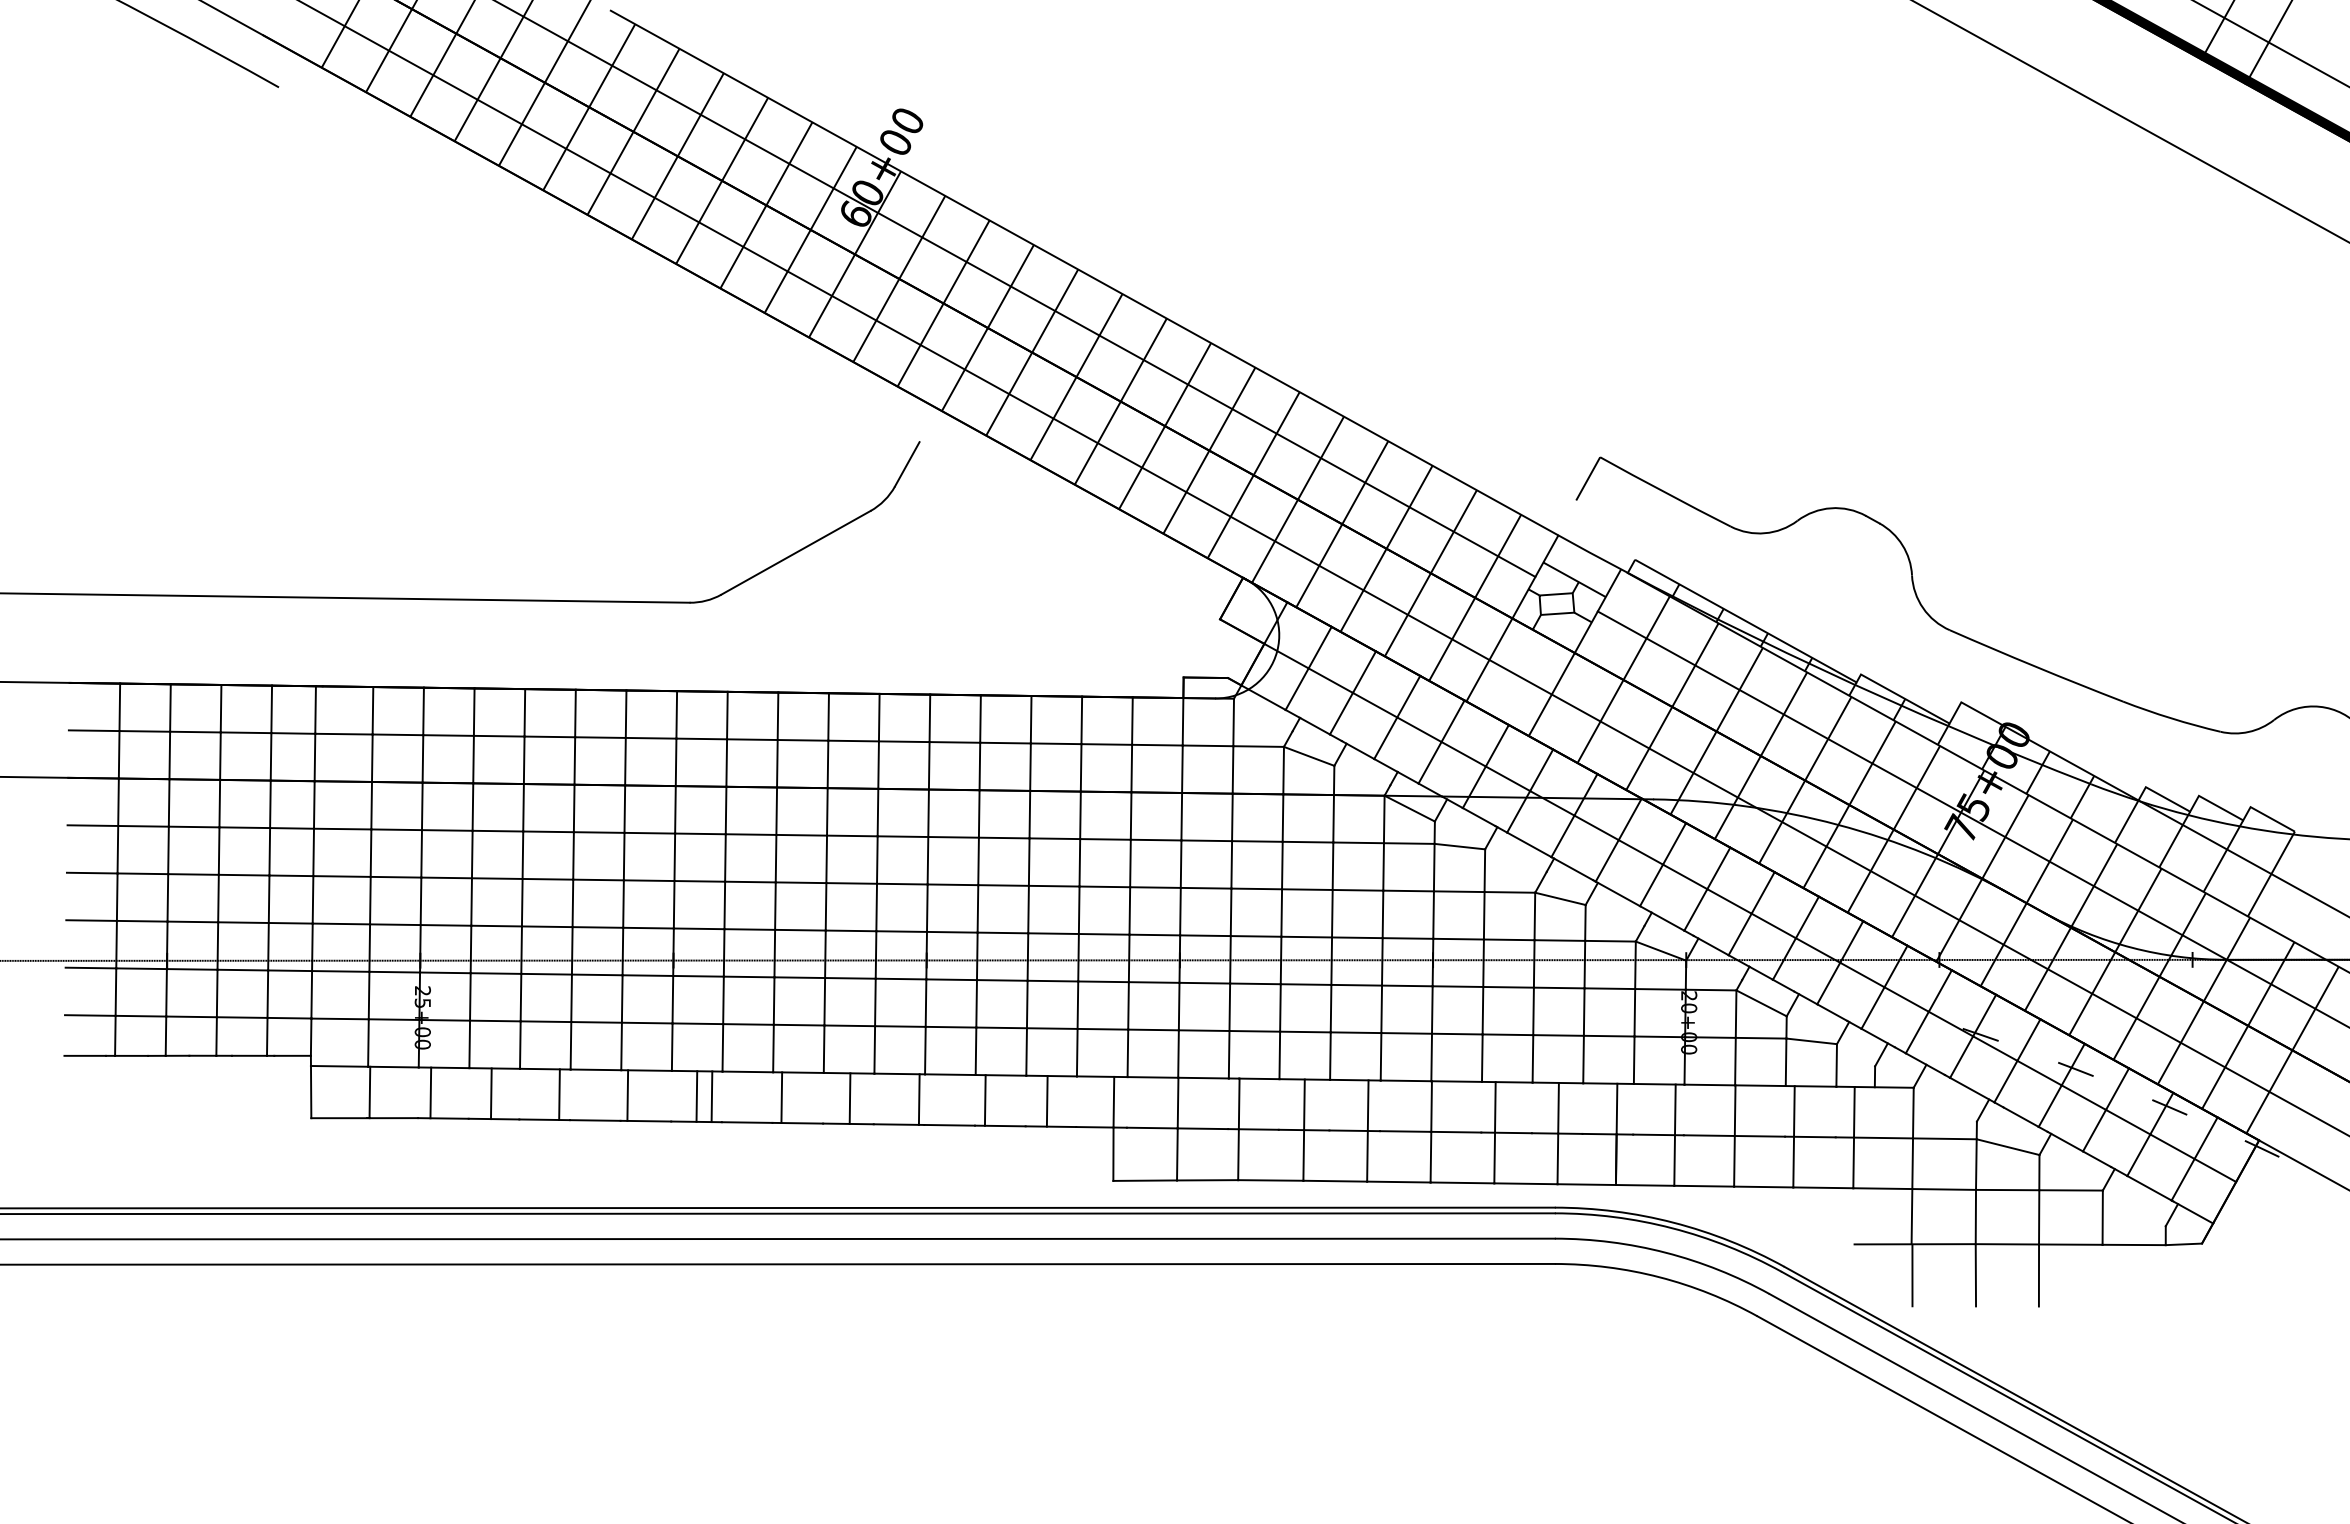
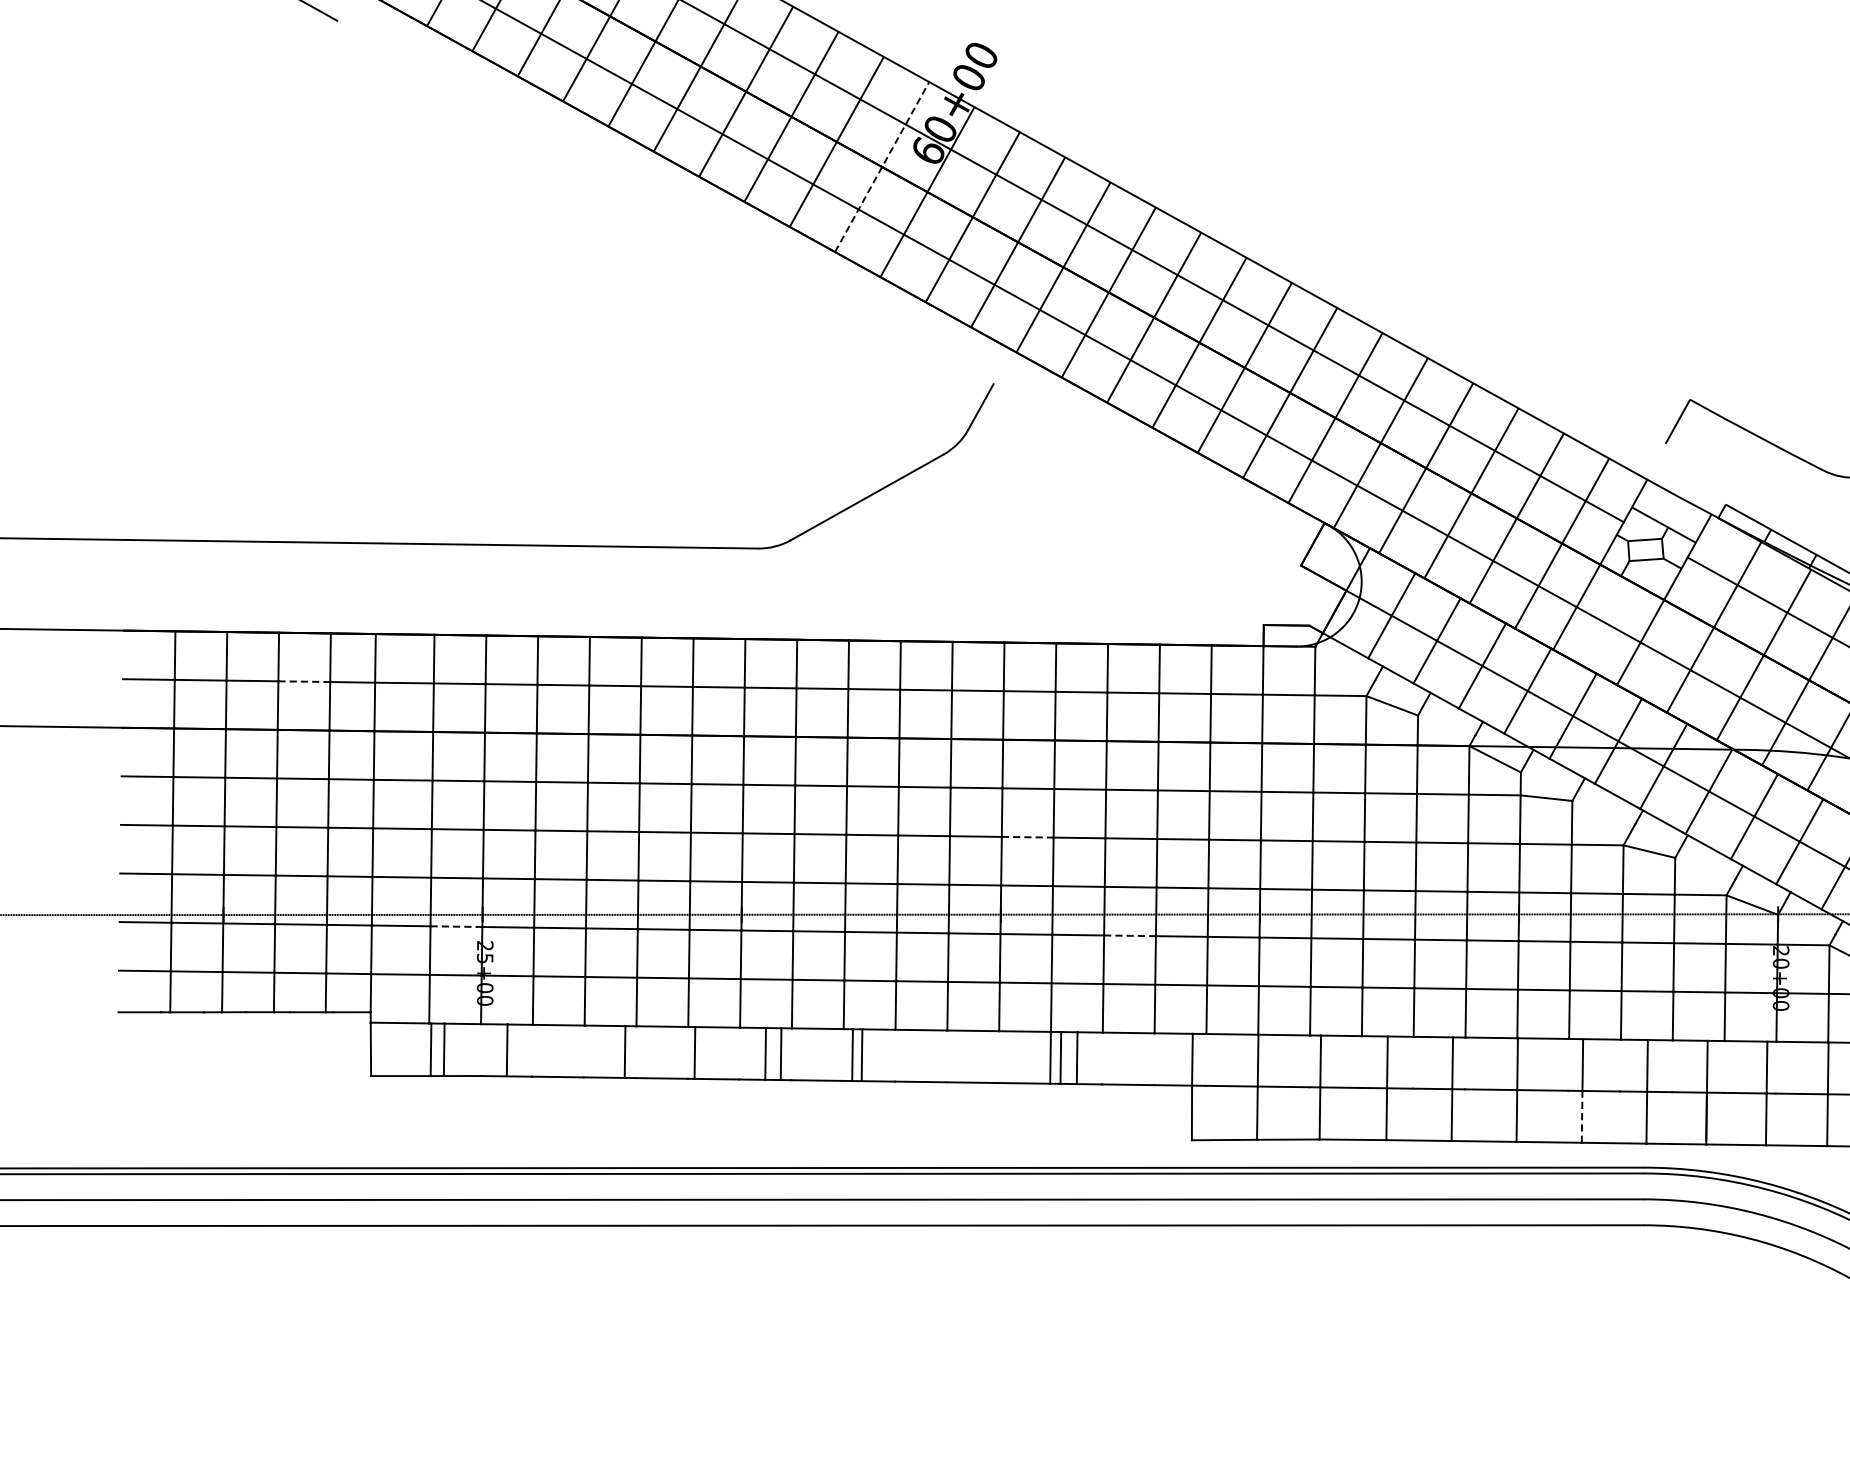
line: (810, 229) -> (881, 166), solid -> dashed
line: (246, 732) -> (304, 681), solid -> dashed
line: (953, 884) -> (1028, 836), solid -> dashed
line: (395, 972) -> (457, 926), solid -> dashed
line: (1053, 981) -> (1130, 936), solid -> dashed
line: (430, 1092) -> (443, 1048), moved
line: (490, 1093) -> (506, 1049), moved
line: (849, 1098) -> (861, 1054), moved
line: (918, 1099) -> (1049, 1057), moved
line: (1046, 1101) -> (1076, 1057), moved
line: (1494, 1157) -> (1581, 1116), solid -> dashed

